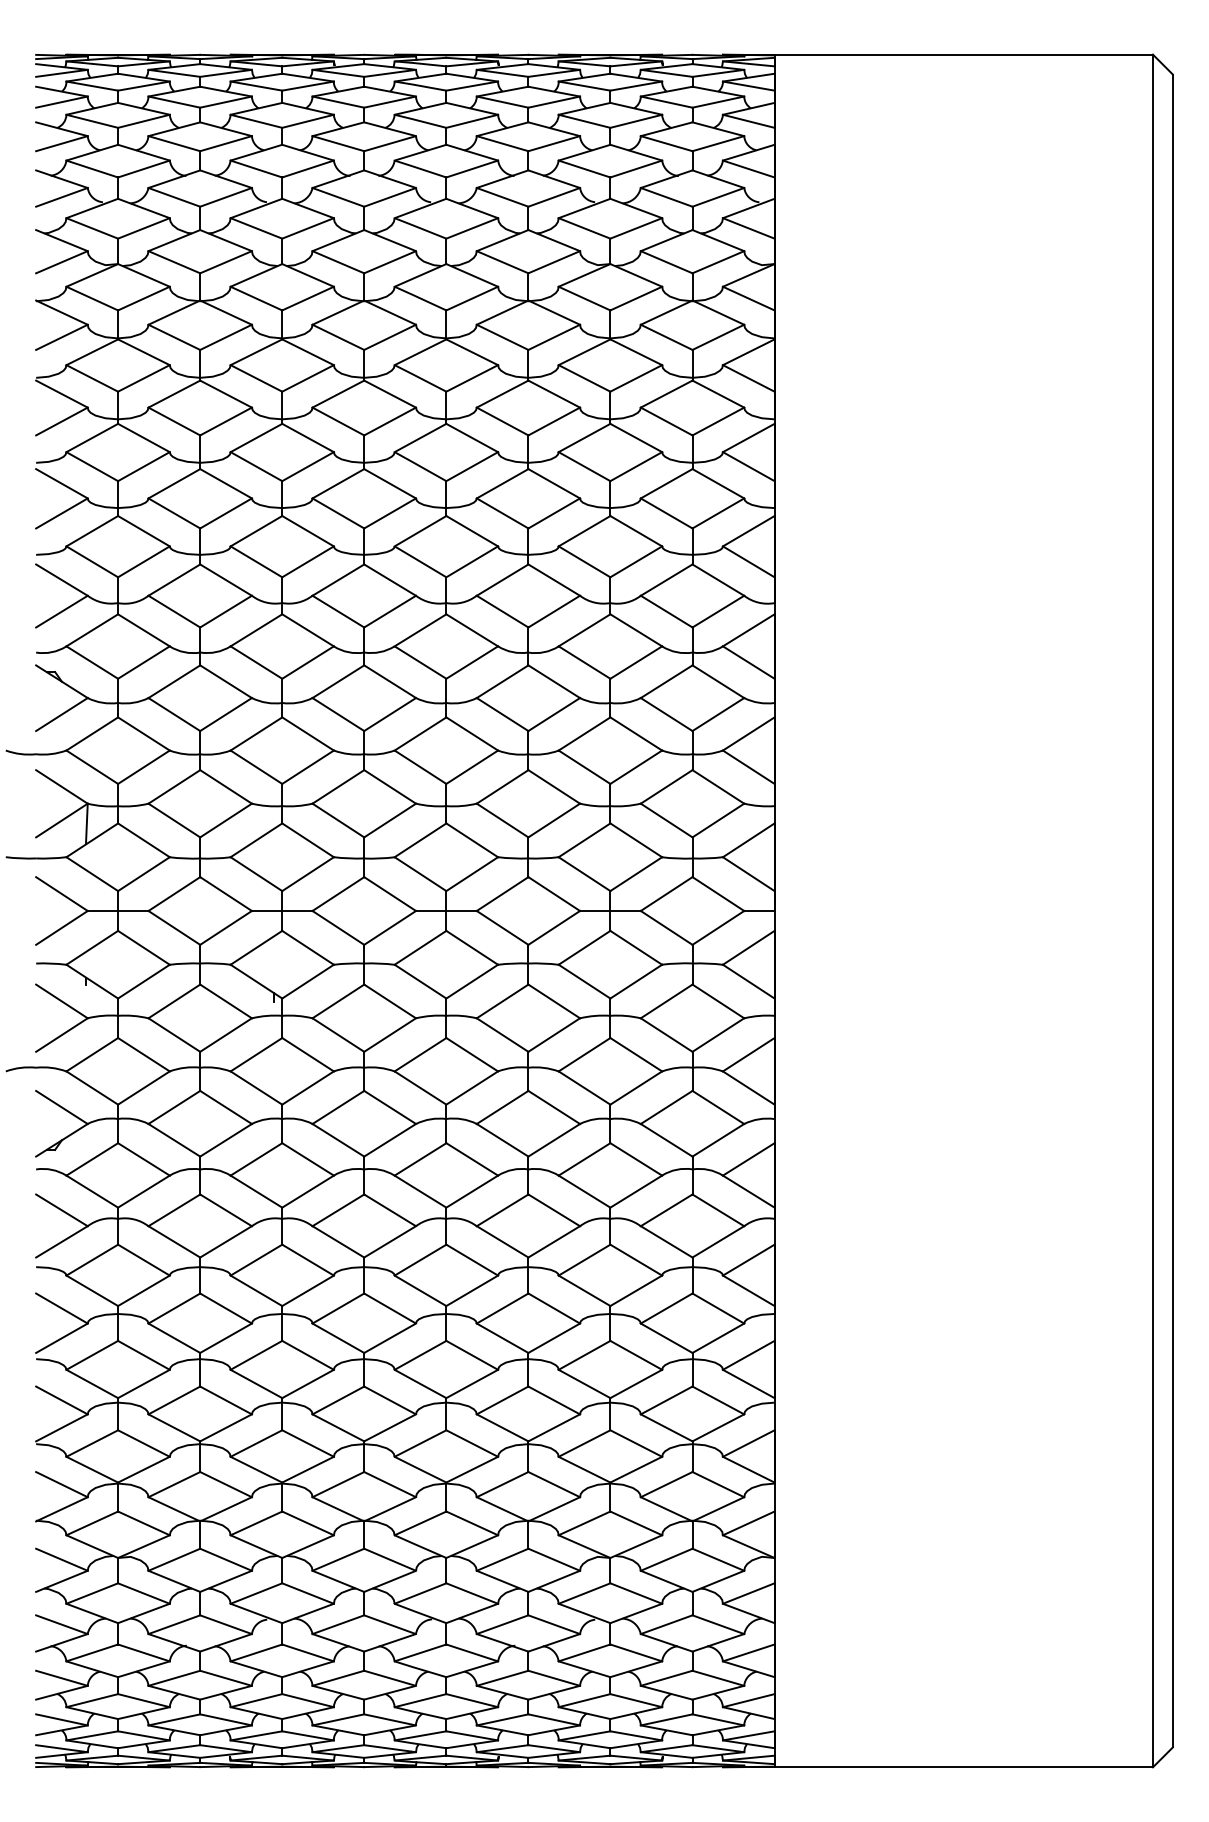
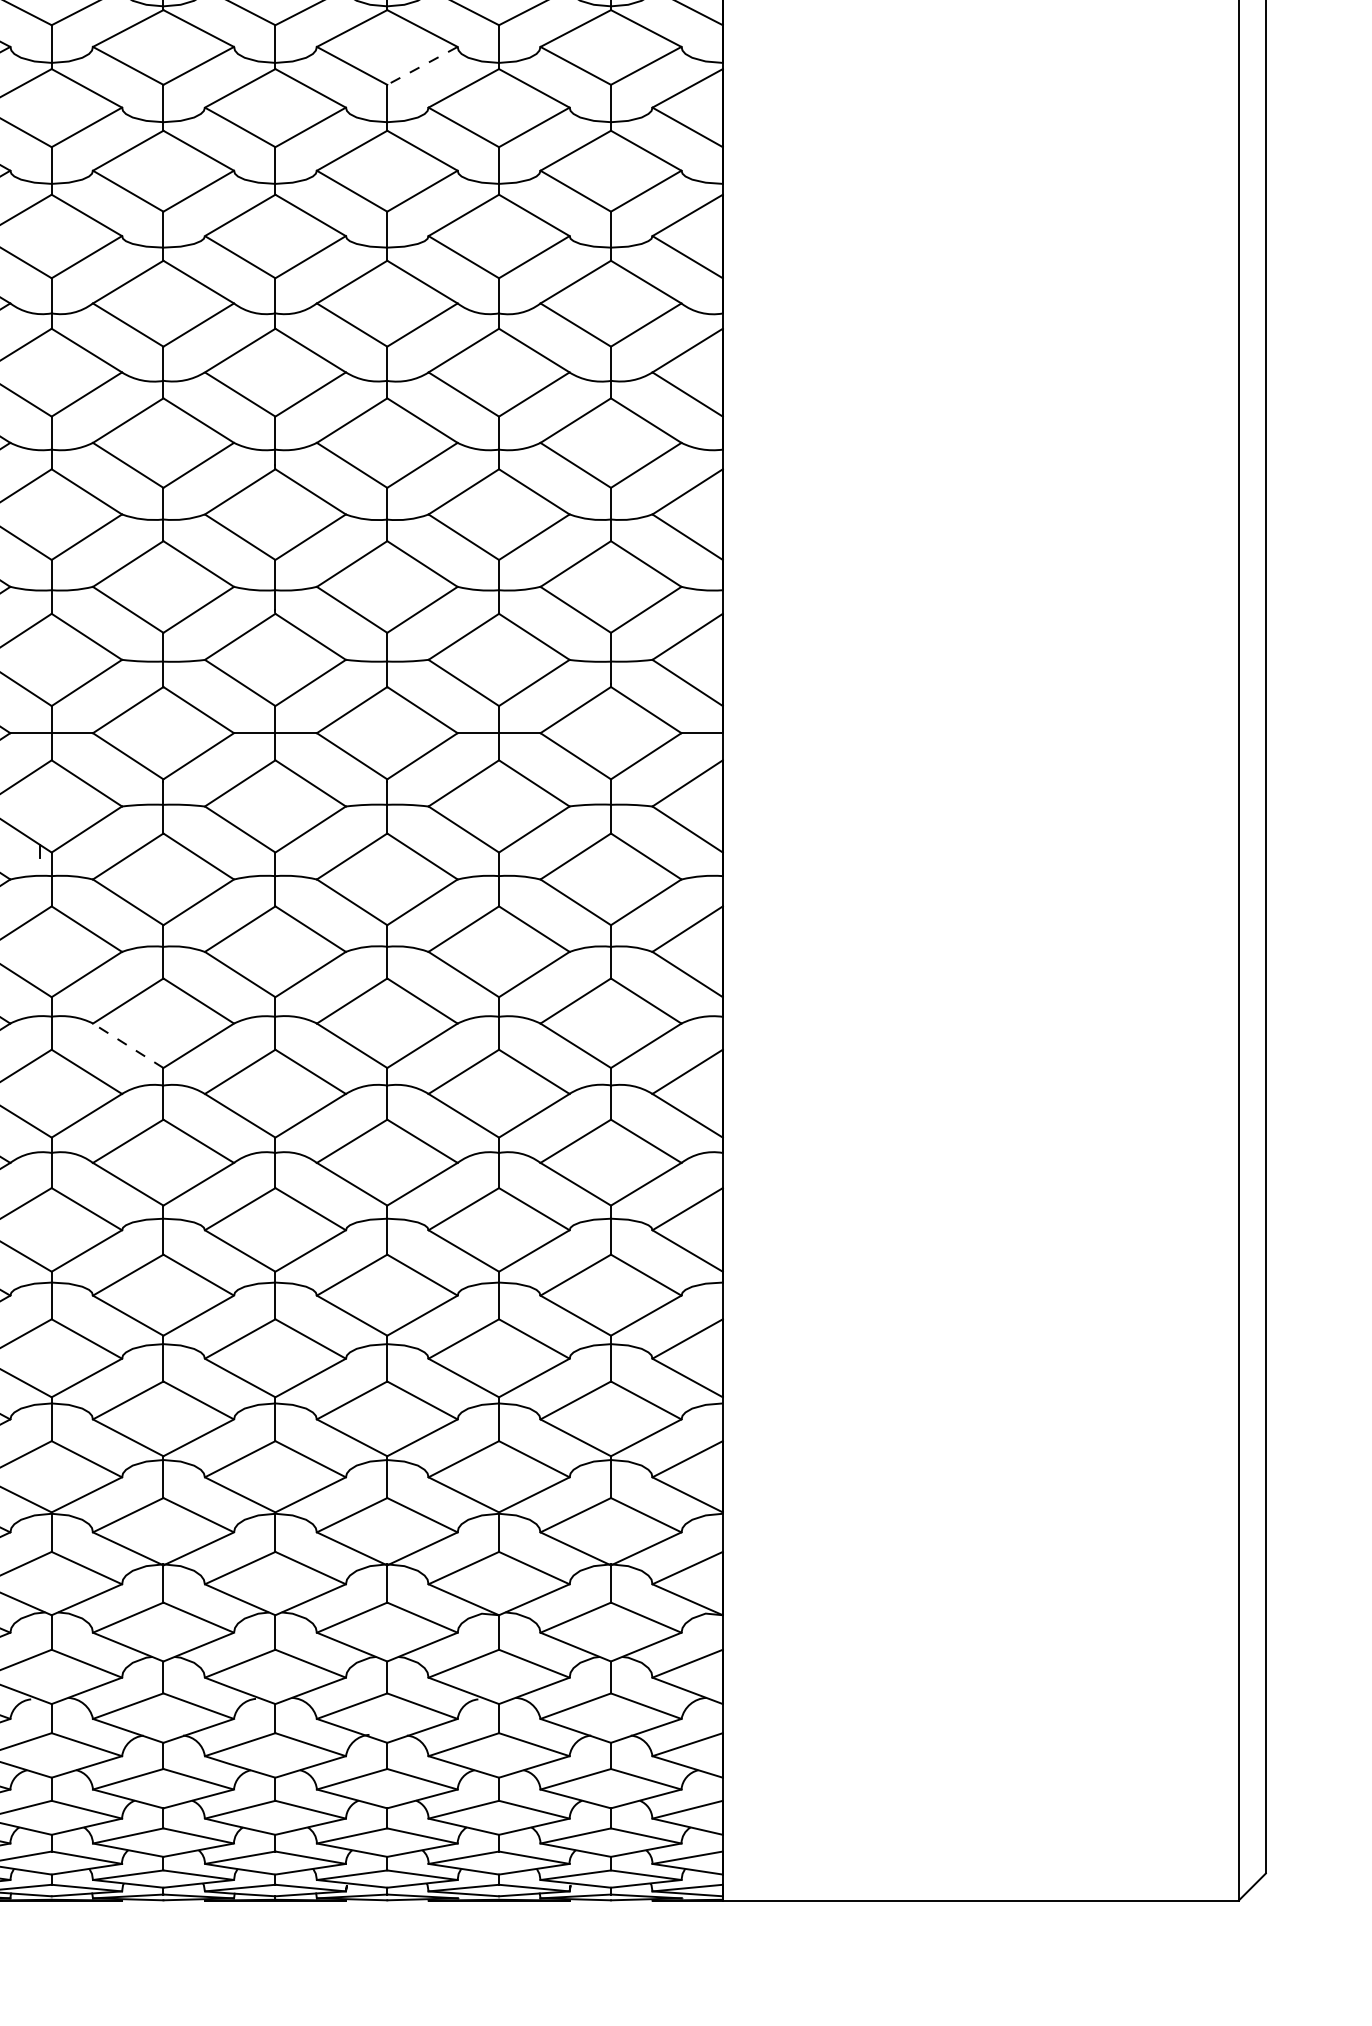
line: (553, 421) -> (421, 65), solid -> dashed
line: (338, 1140) -> (128, 1046), solid -> dashed

